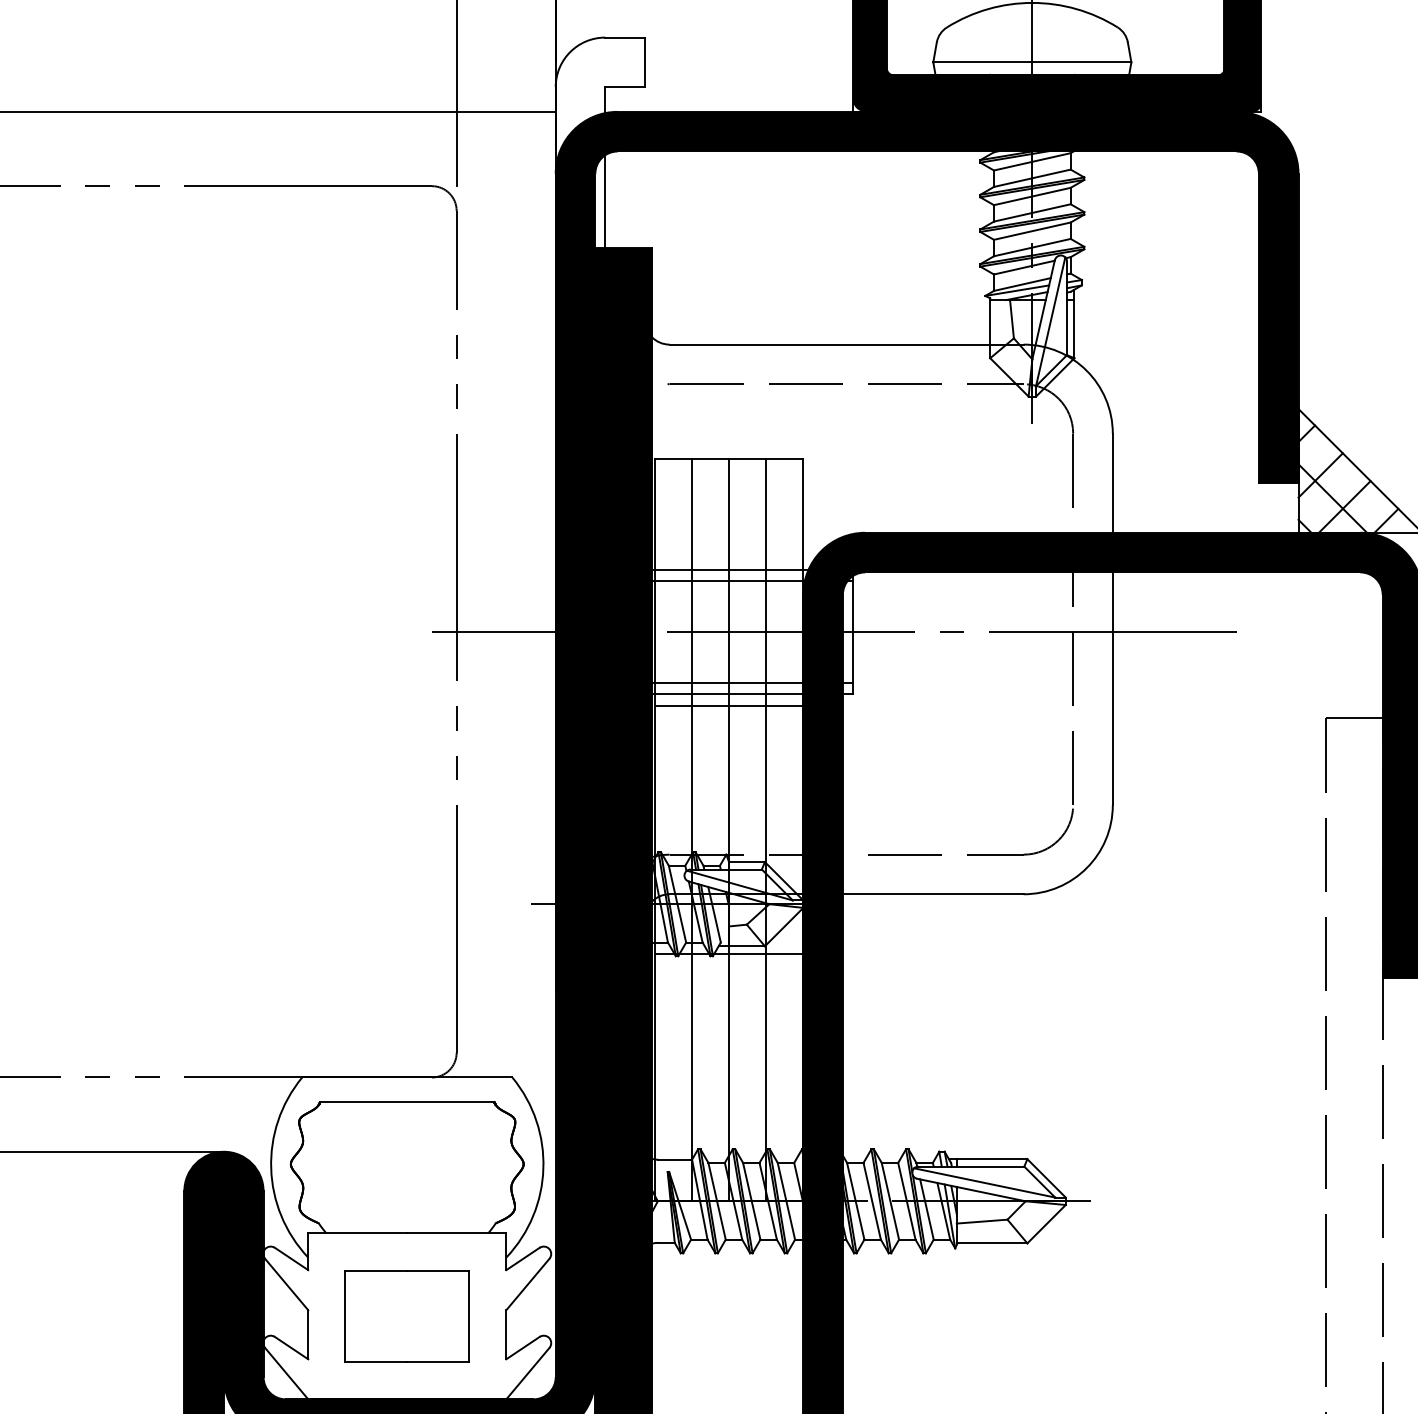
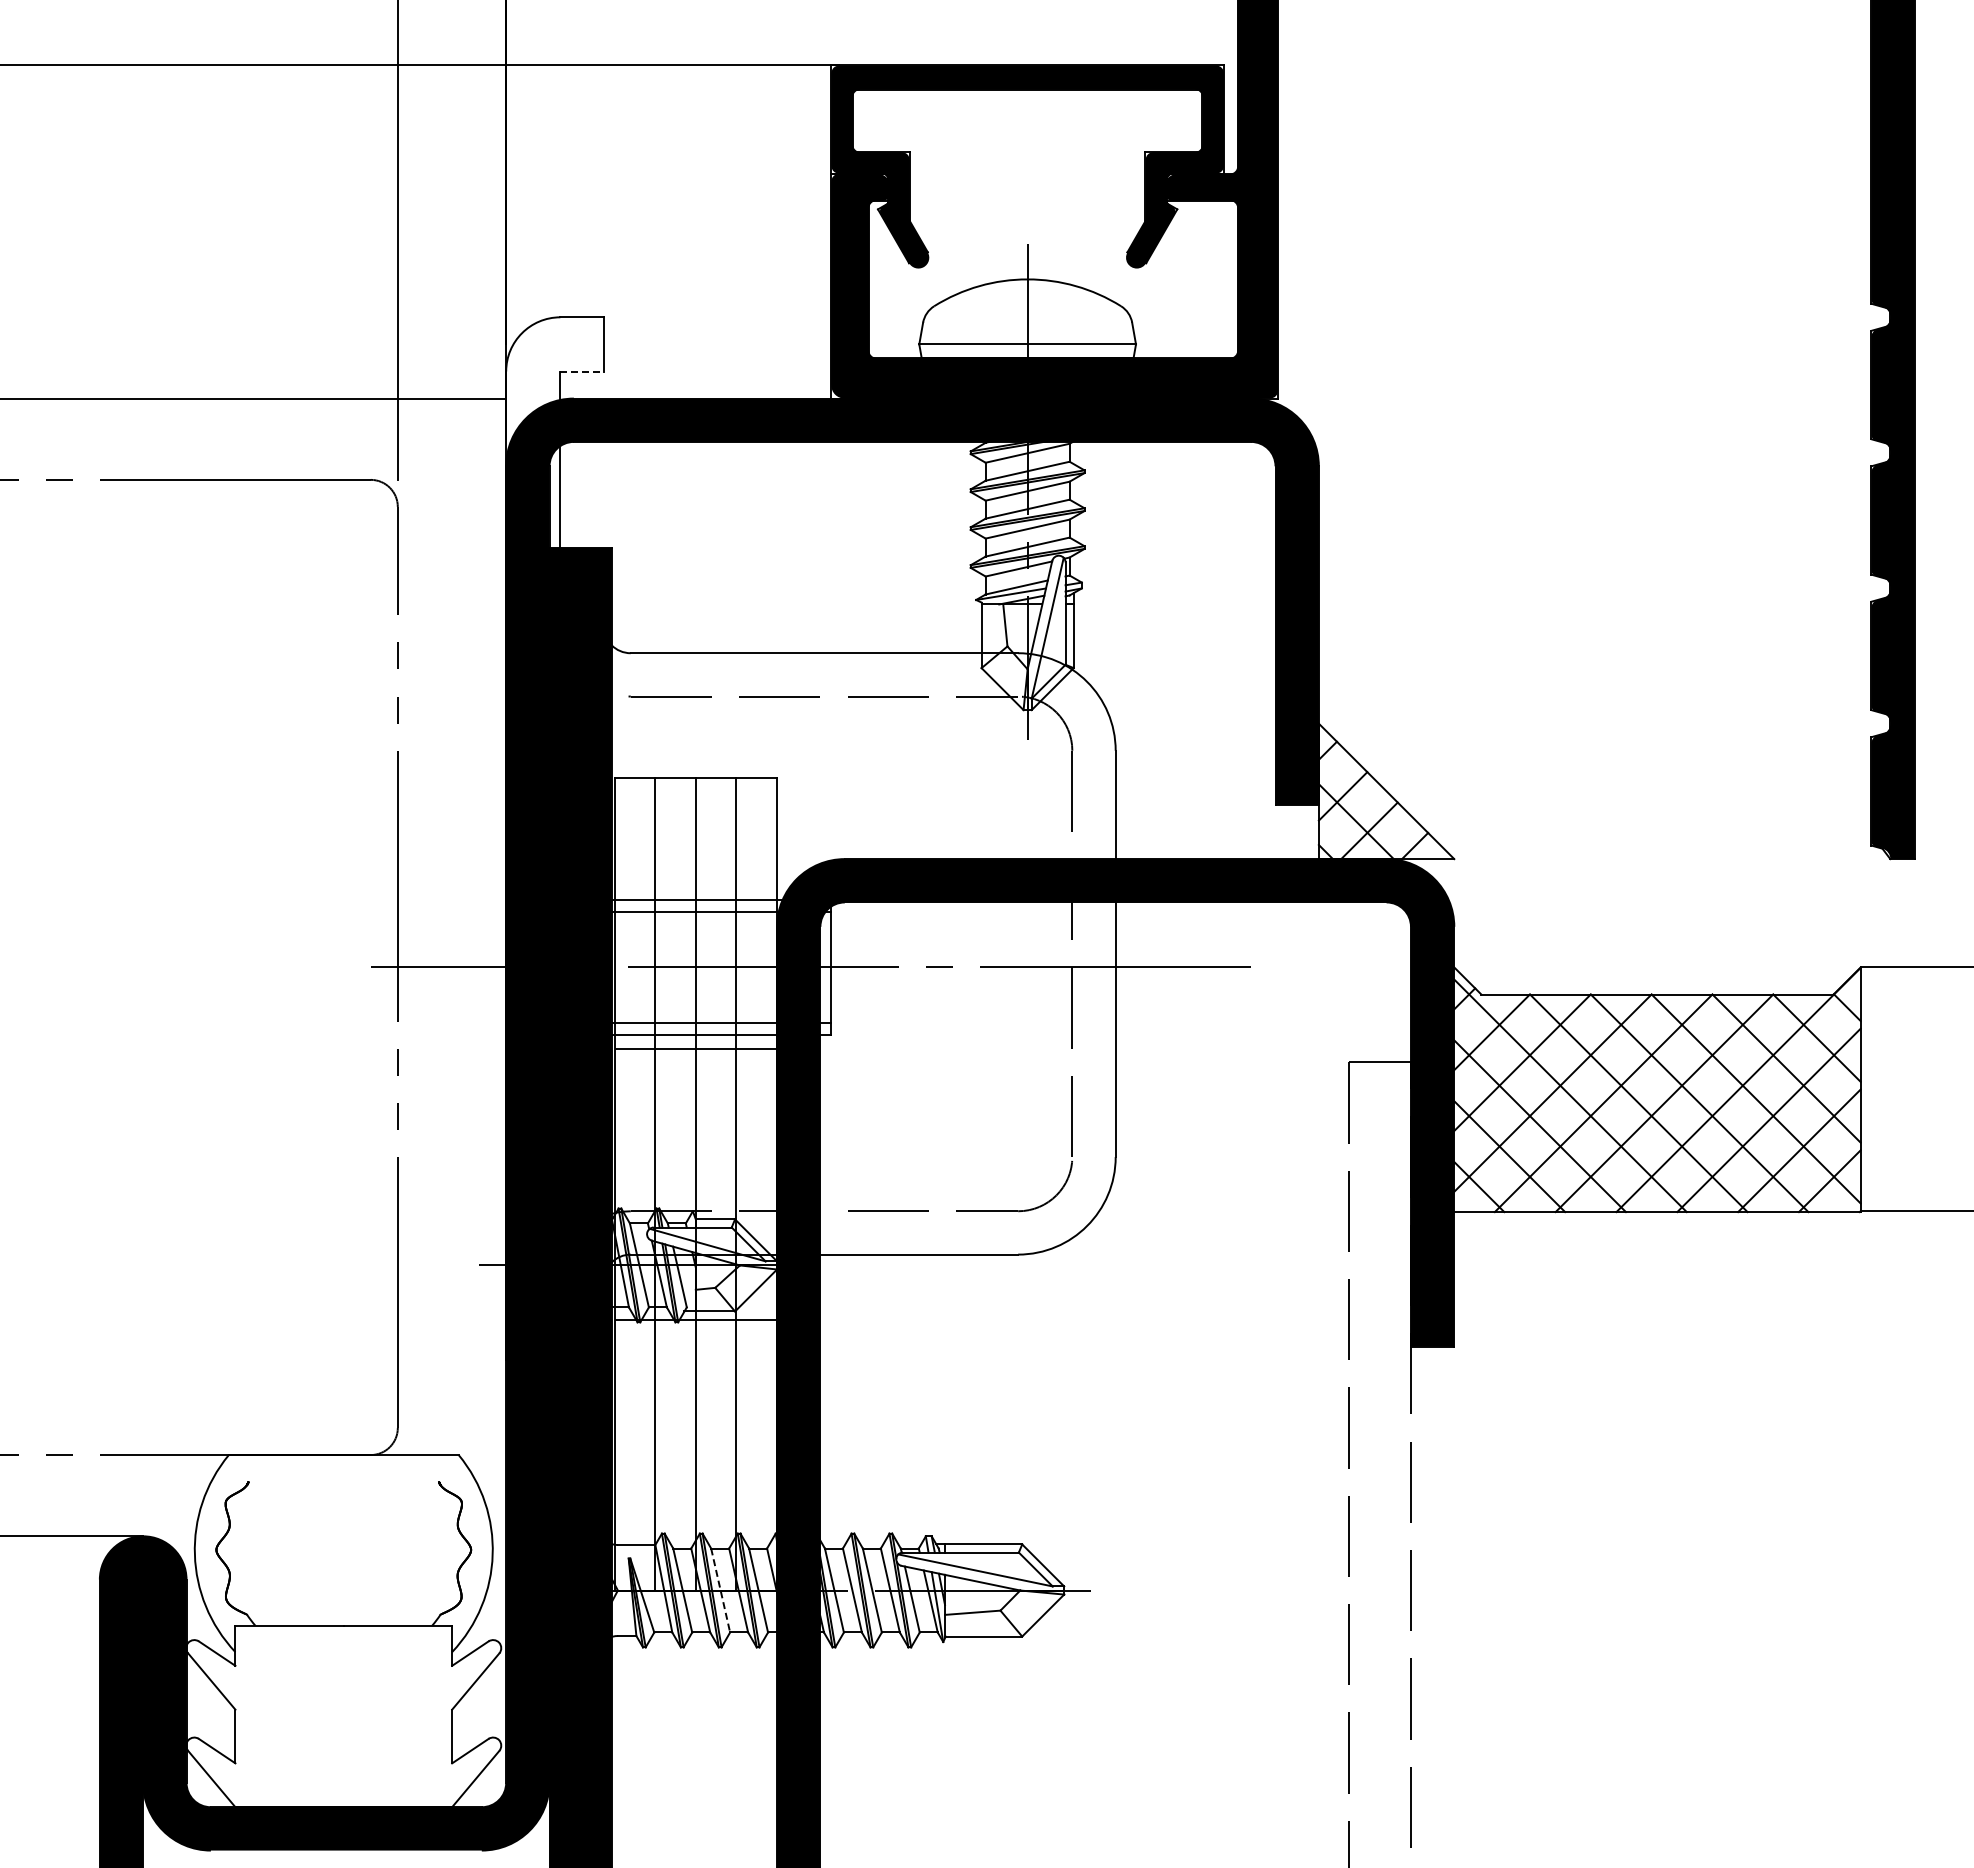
line: (625, 87) -> (582, 371), solid -> dashed
line: (407, 1102) -> (343, 1482), removed
line: (751, 1201) -> (720, 1590), solid -> dashed
part: (407, 1316) -> (343, 1716), removed

